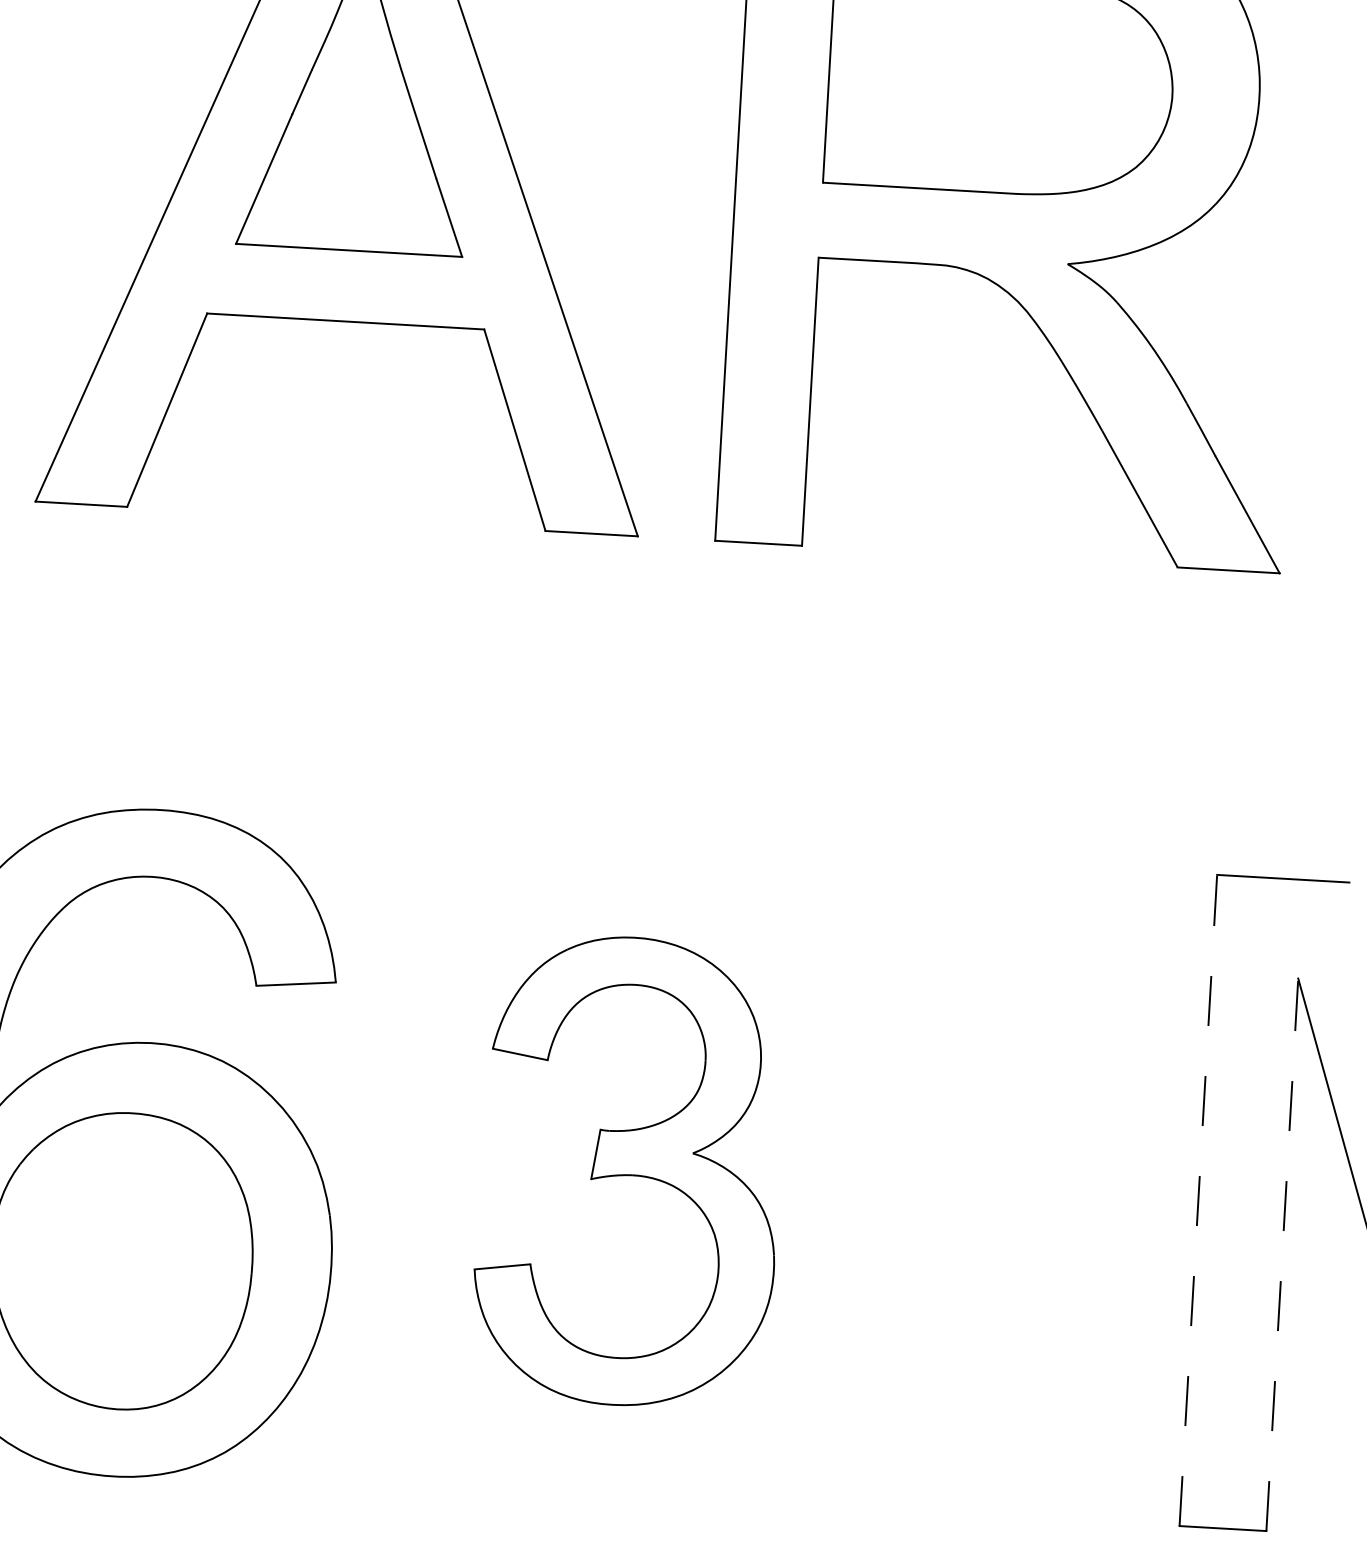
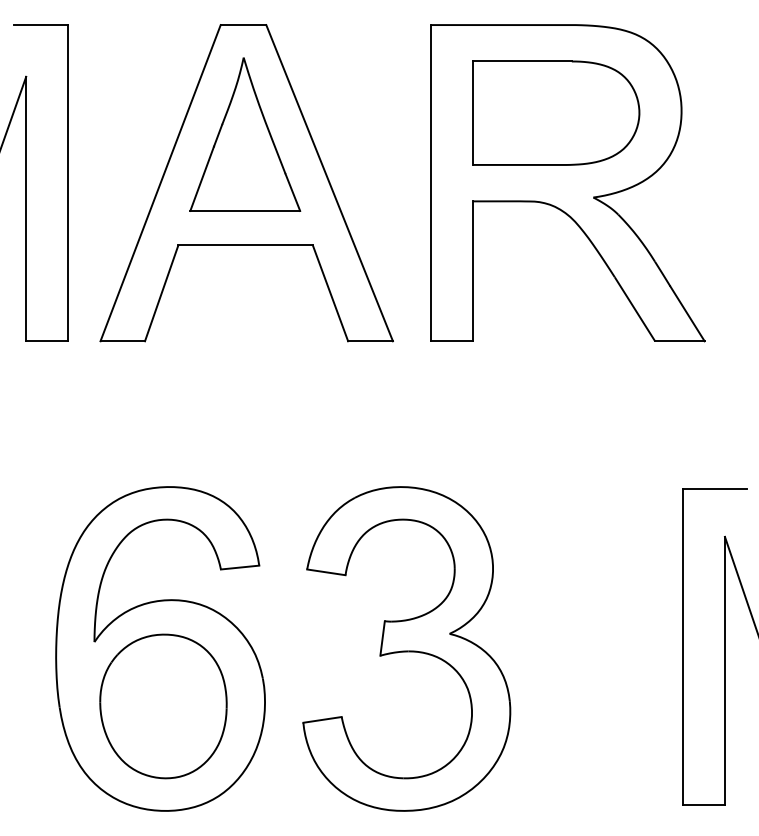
part: (629, 1170) -> (406, 648), size x1.43
line: (1197, 1199) -> (682, 646), dashed -> solid
line: (1281, 1253) -> (724, 670), dashed -> solid

